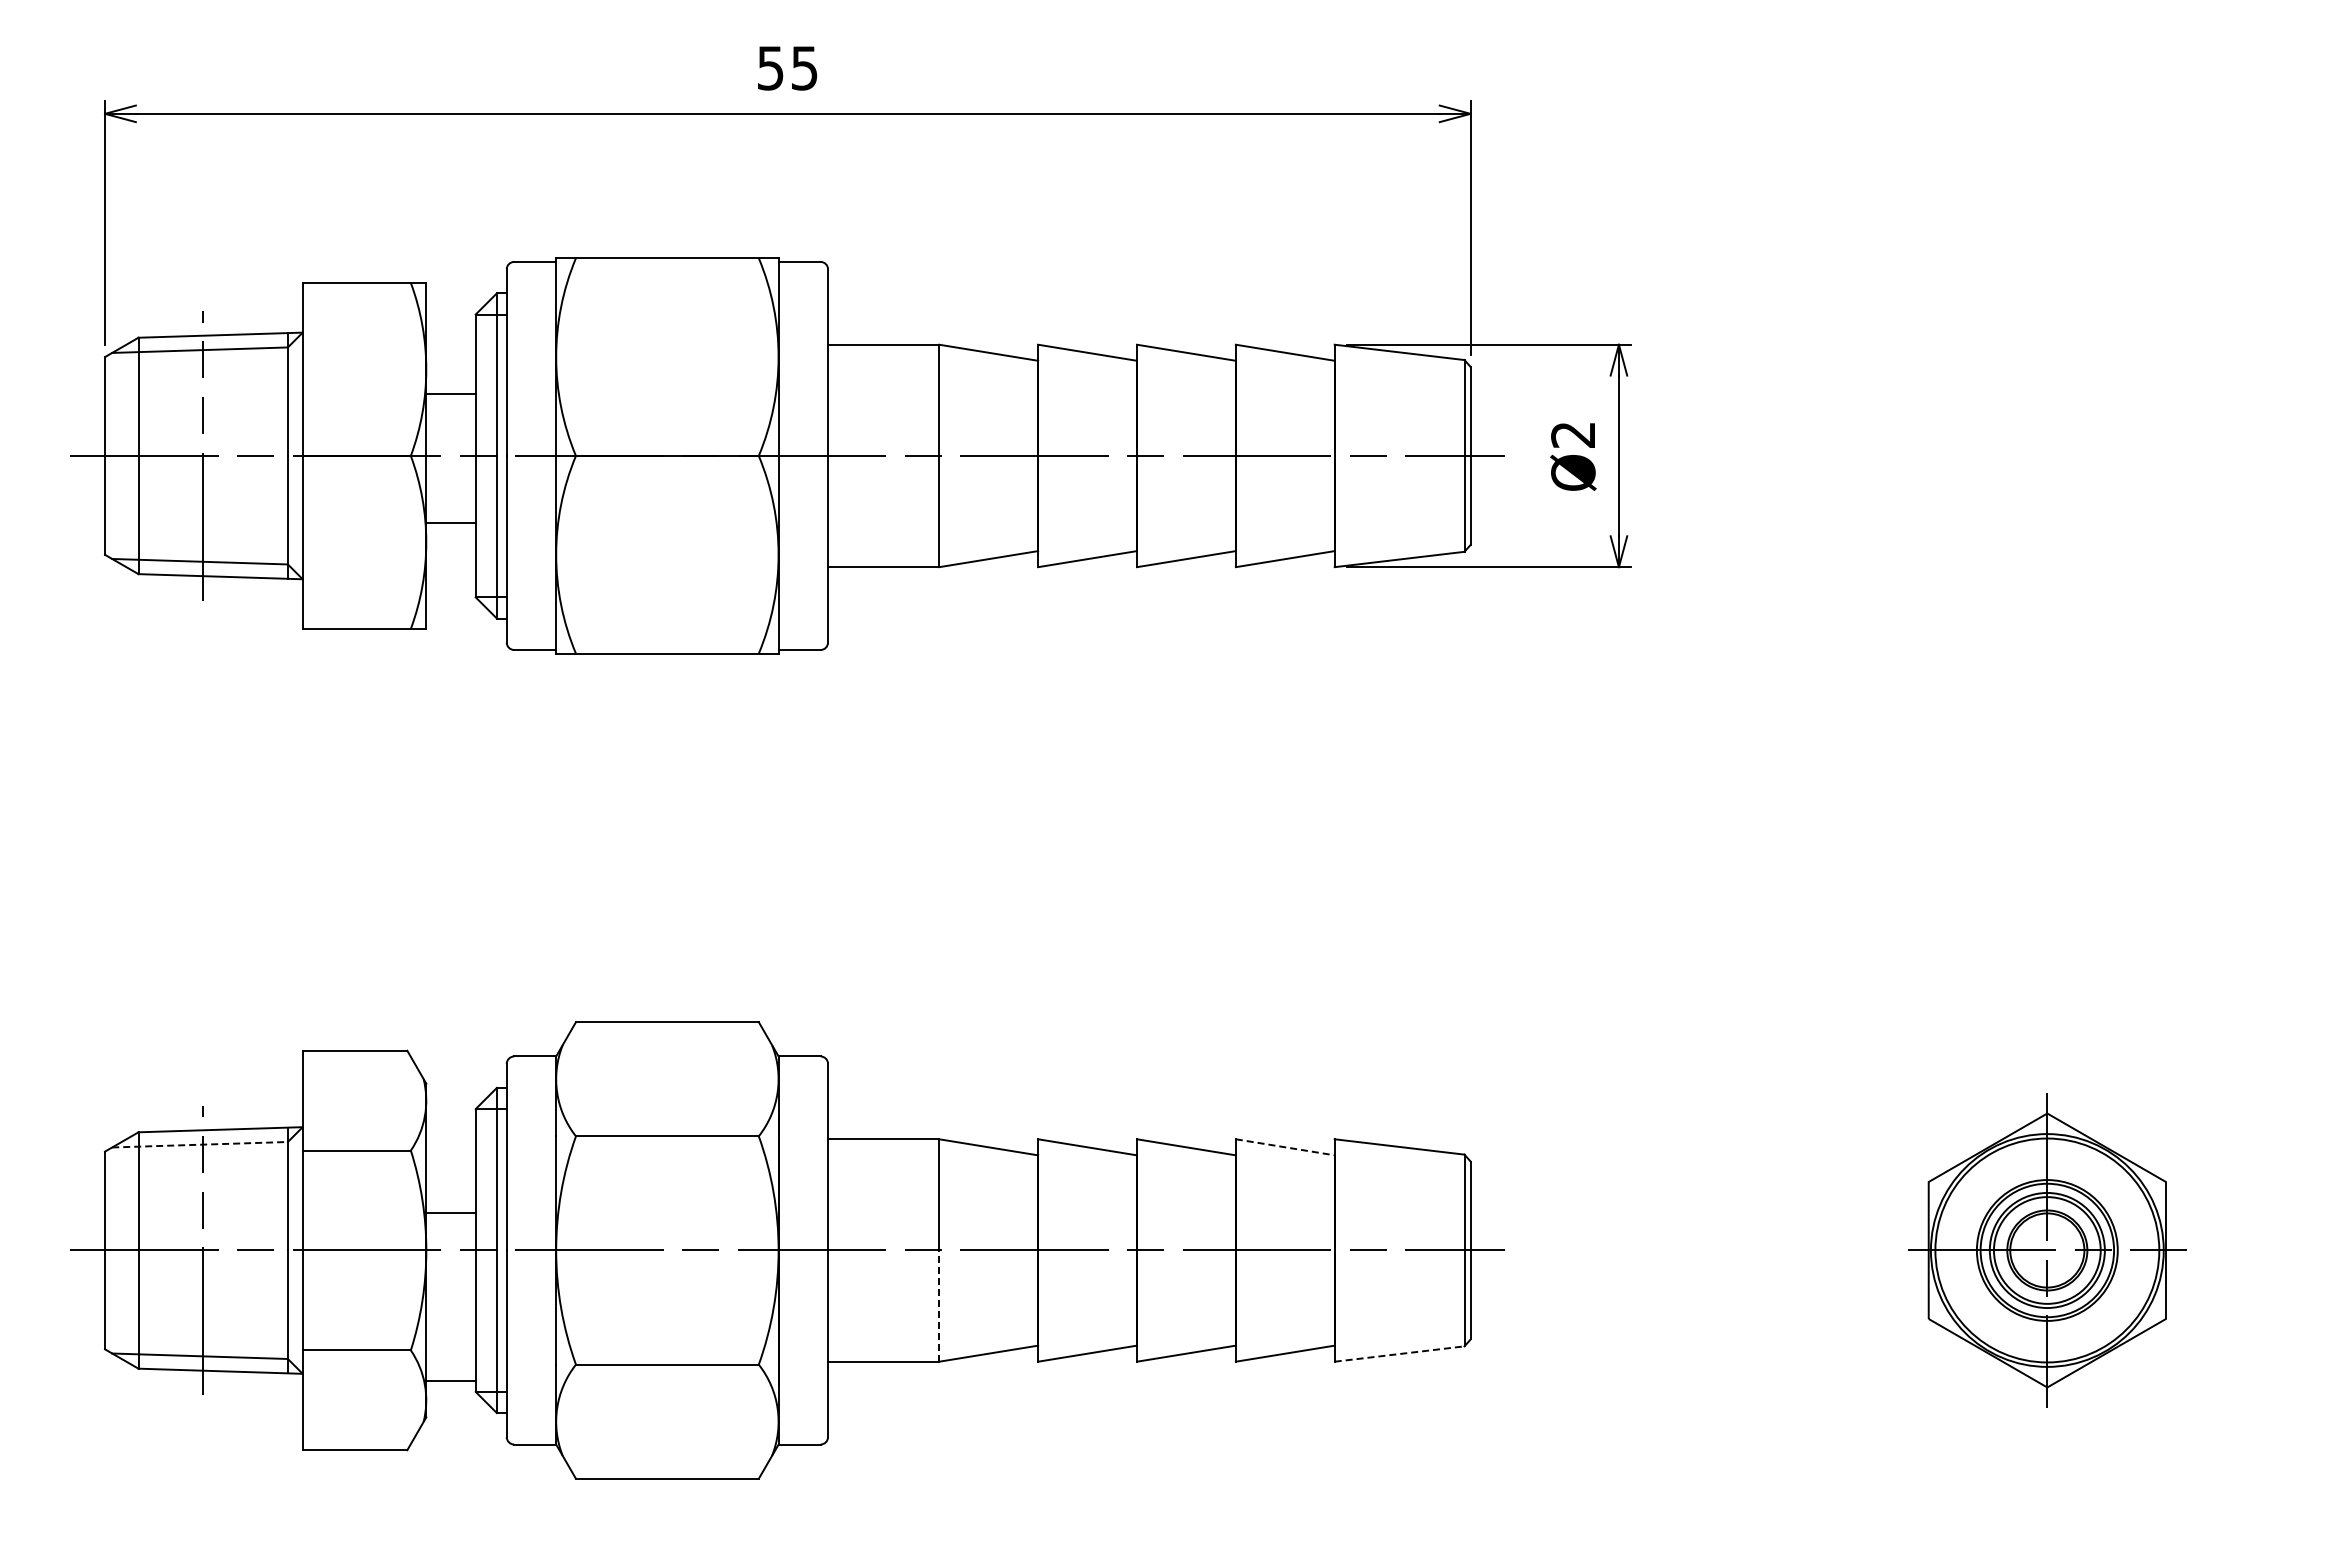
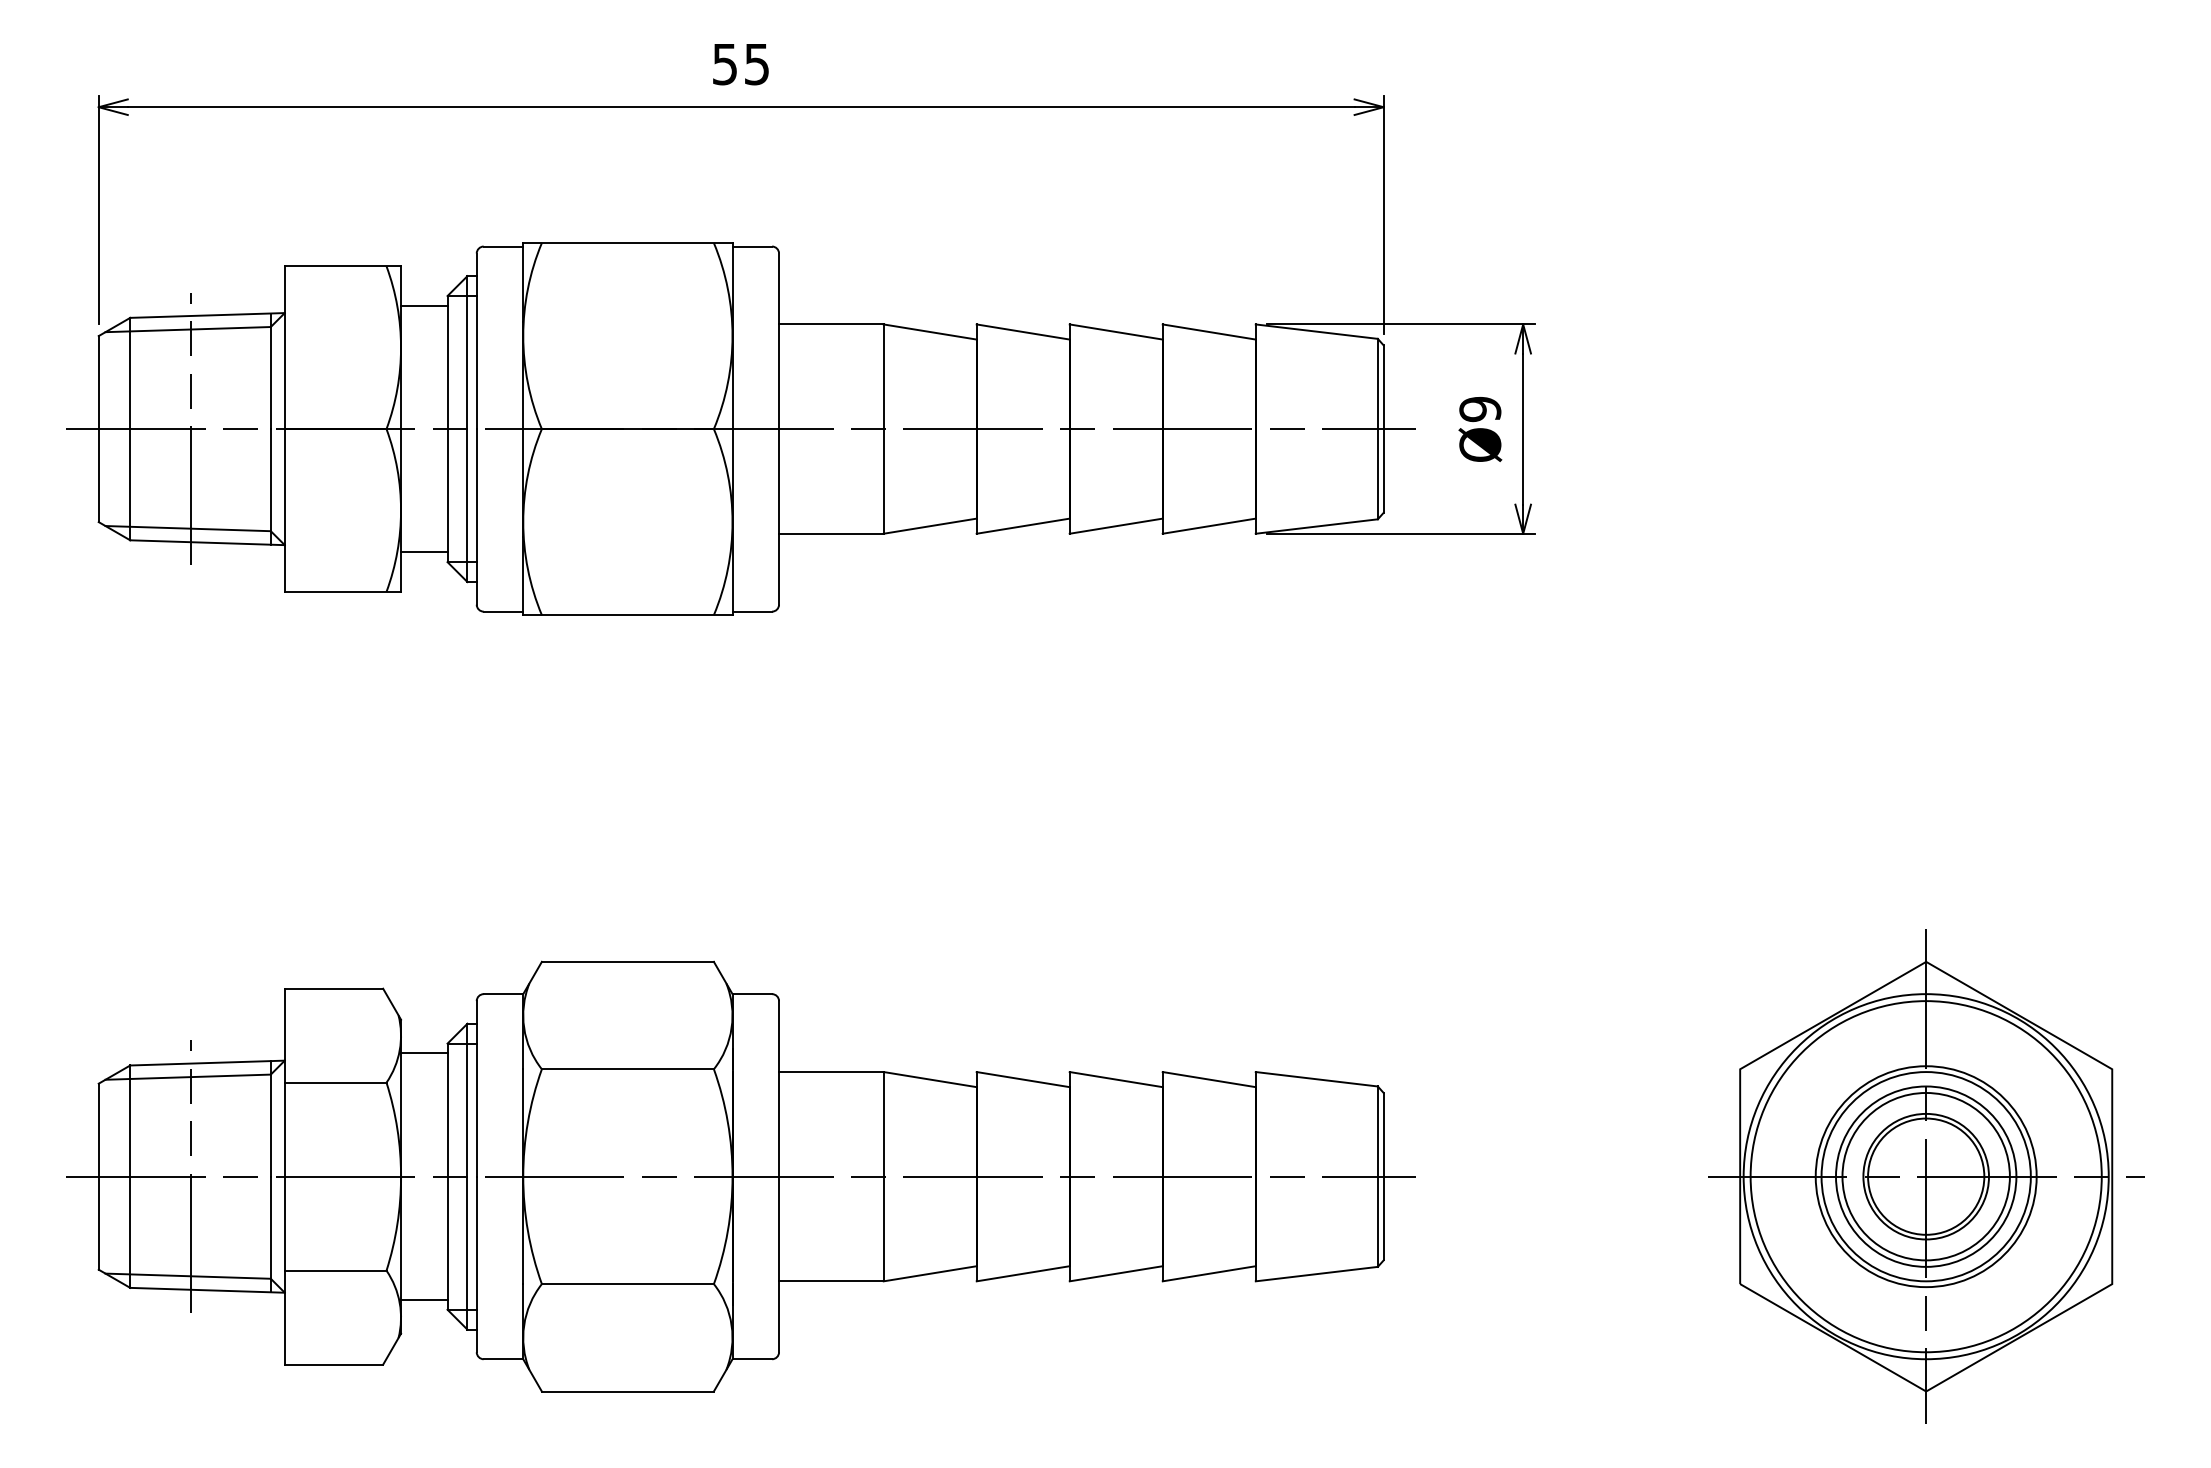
line: (450, 393) -> (423, 305), moved
text: (1573, 434) -> (1480, 408), Ø2 -> Ø9
line: (450, 522) -> (423, 551), moved
line: (200, 1144) -> (188, 1076), dashed -> solid
line: (1285, 1147) -> (1209, 1079), dashed -> solid
line: (450, 1212) -> (423, 1053), moved
part: (2047, 1250) -> (1926, 1176), size x1.67
line: (939, 1306) -> (883, 1229), dashed -> solid
line: (1400, 1353) -> (1317, 1273), dashed -> solid

